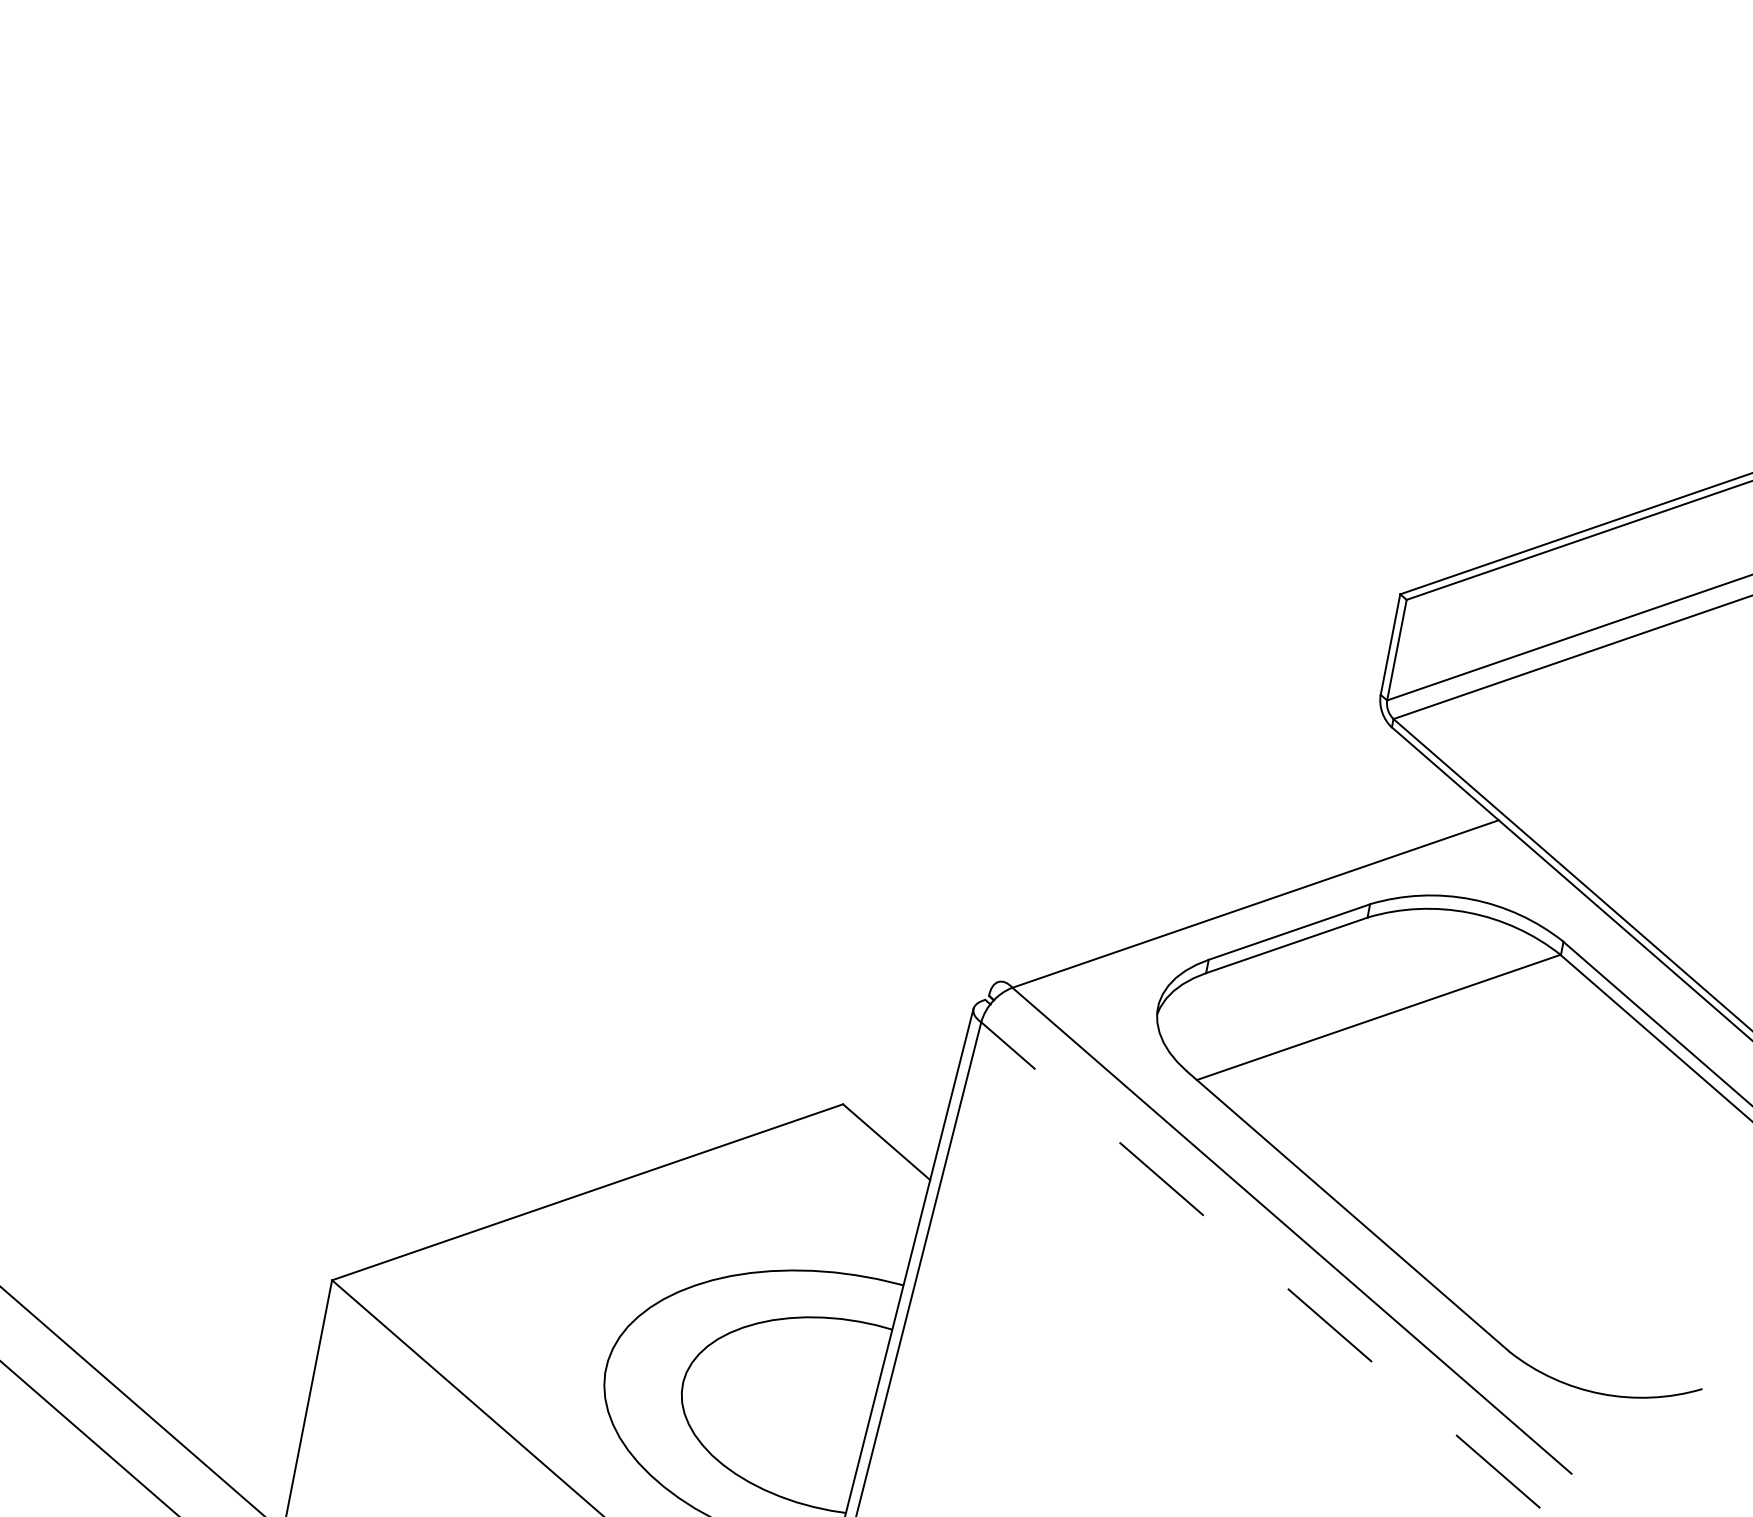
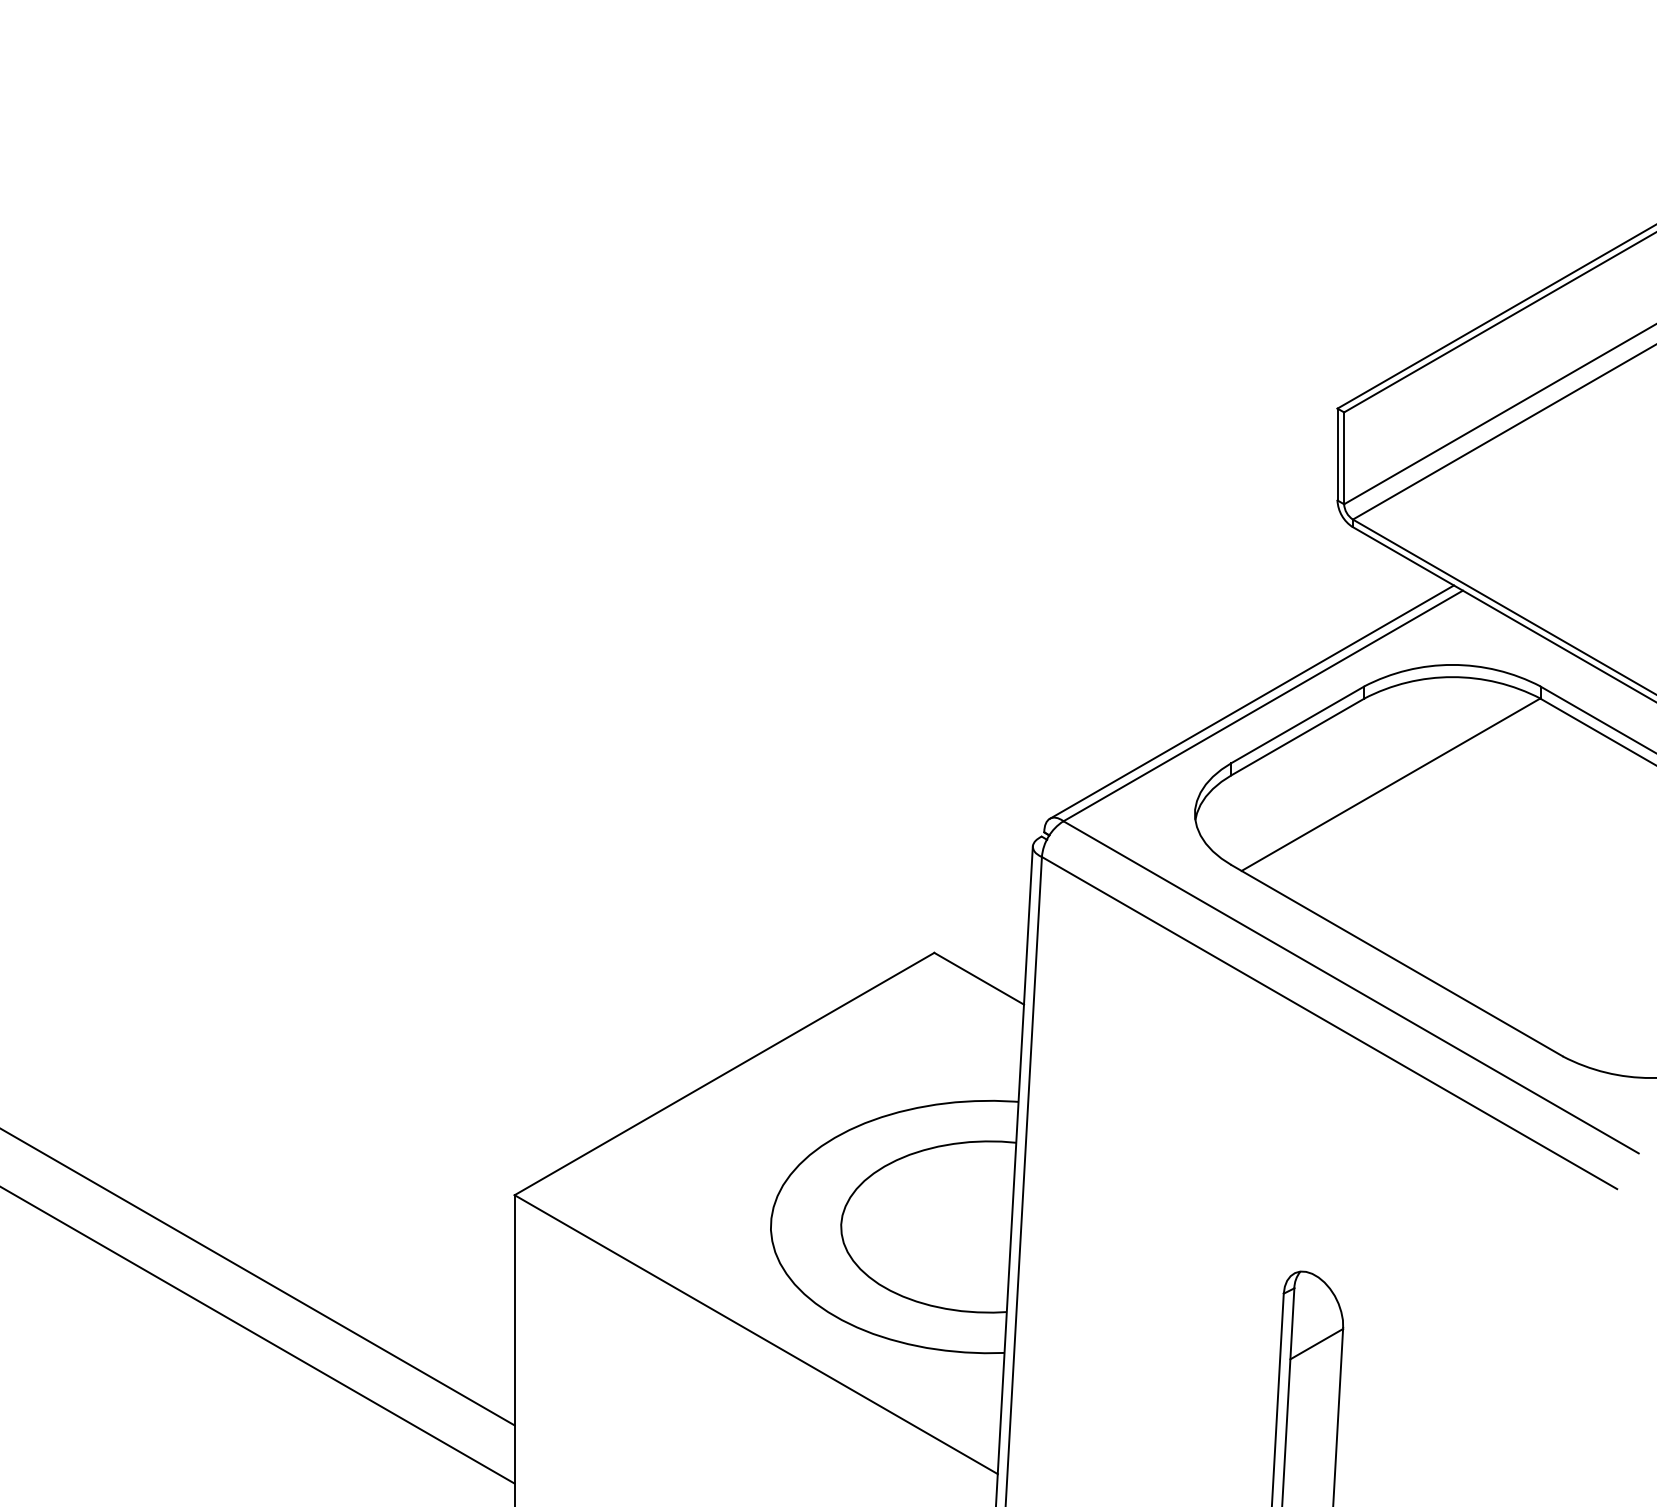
line: (1243, 896) -> (1251, 701), added
line: (1260, 1264) -> (1329, 1022), dashed -> solid

